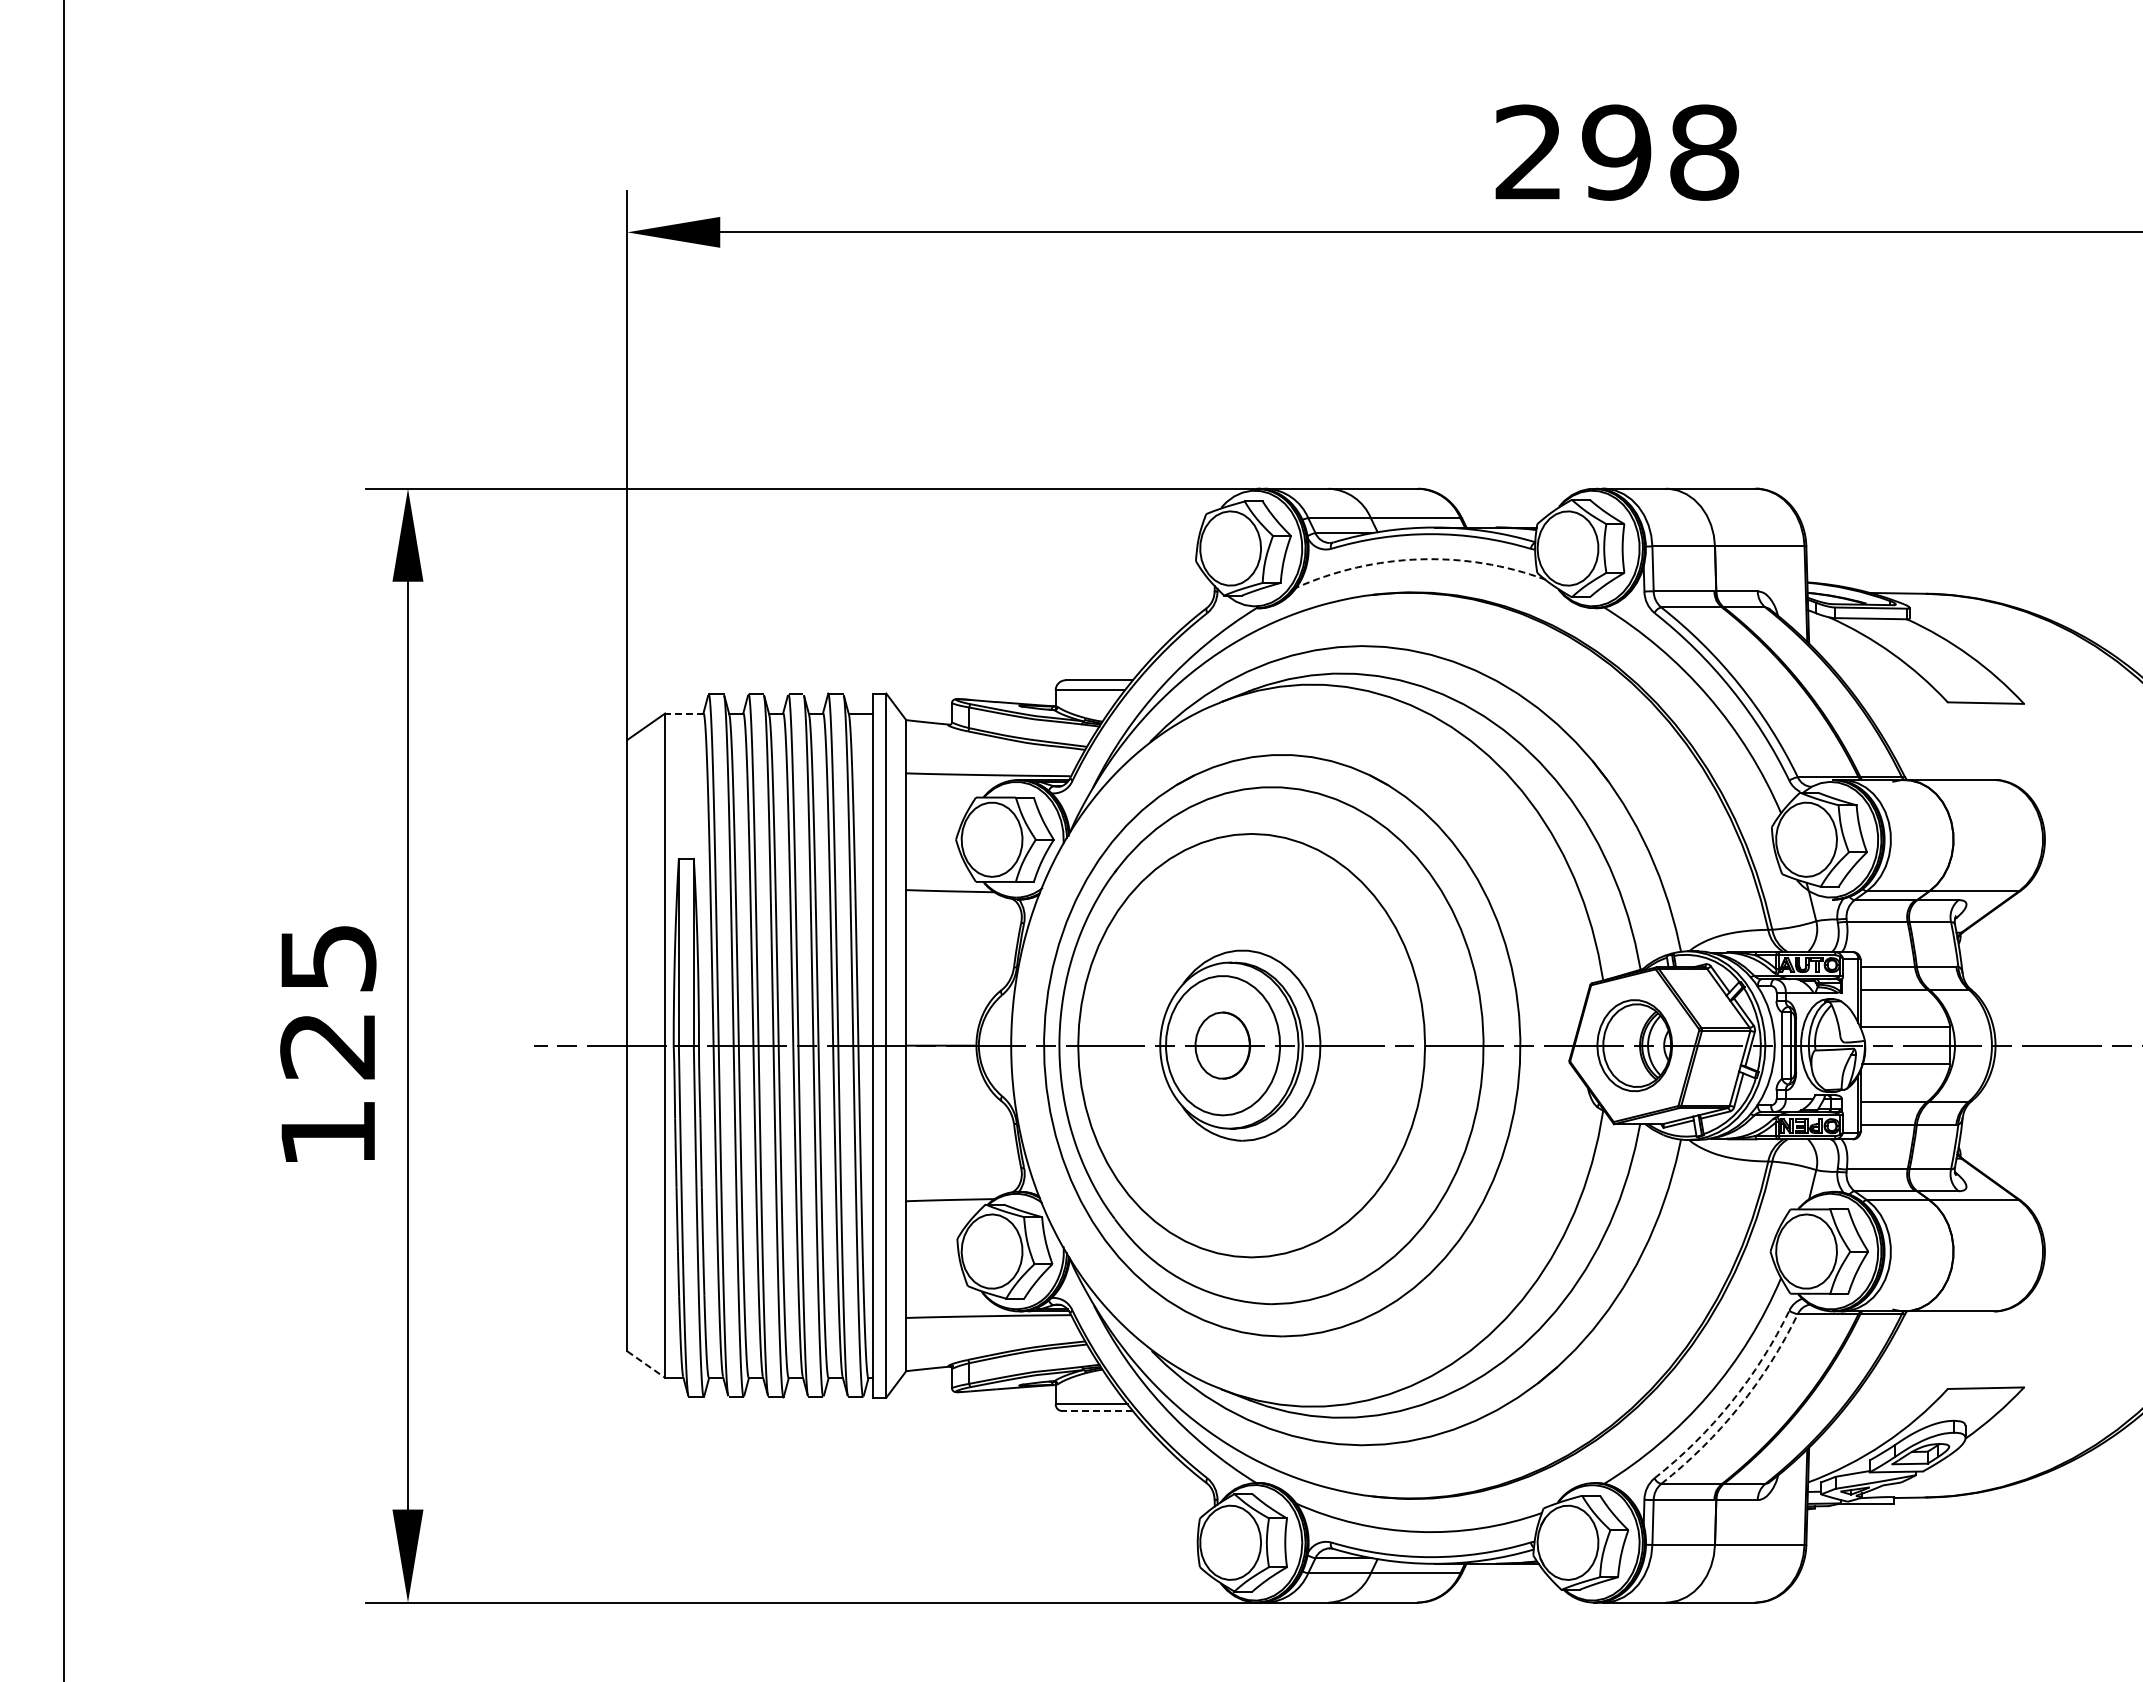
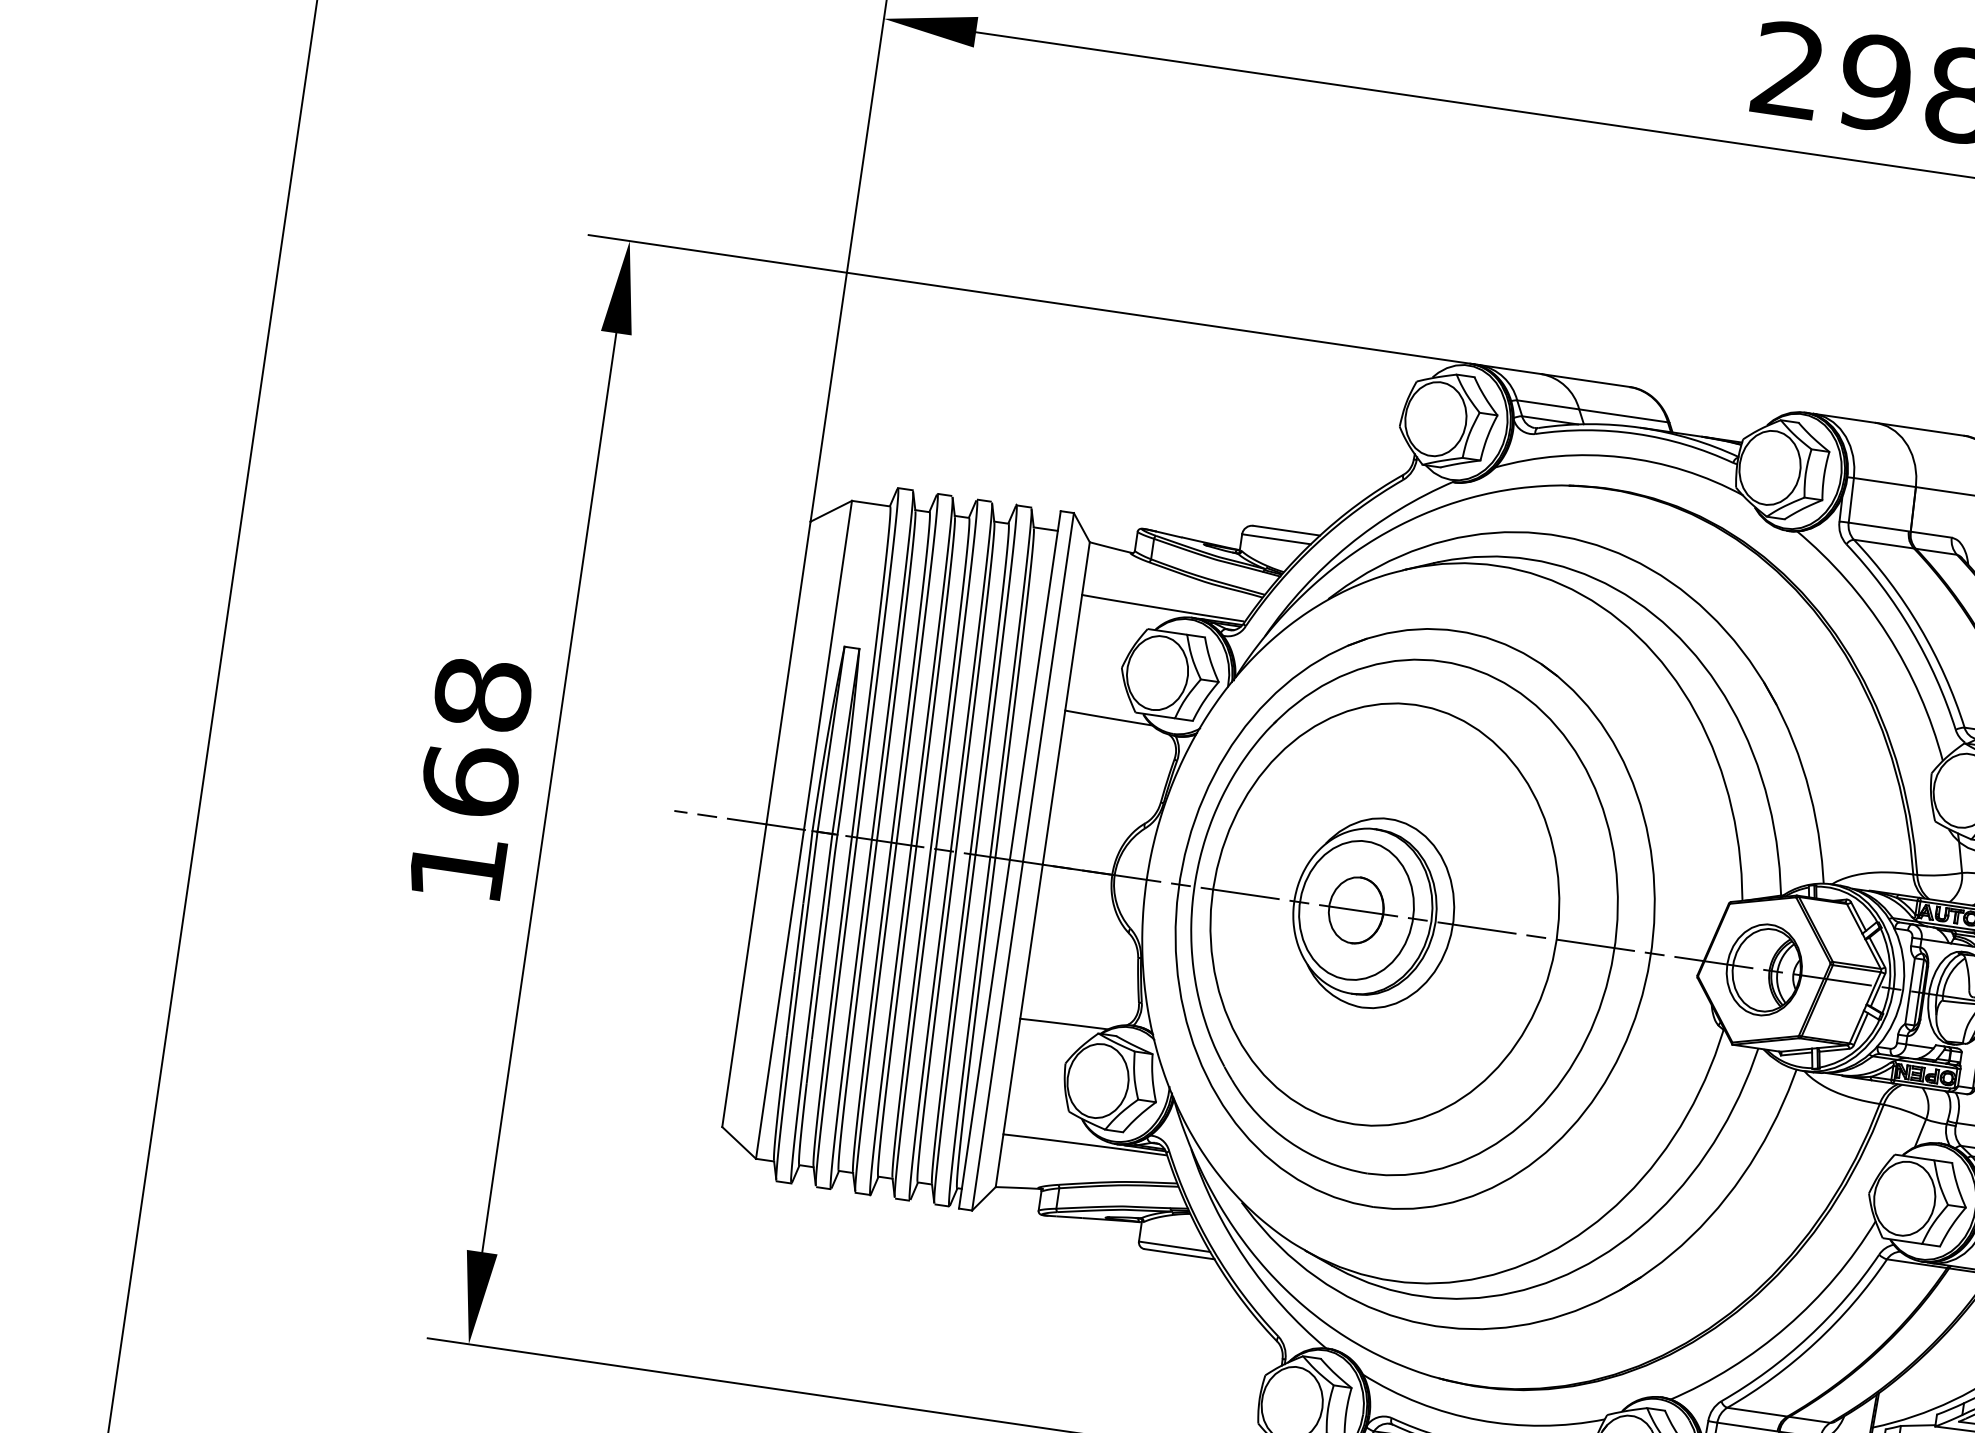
arc: (1420, 559) -> (1622, 457), dashed -> solid
line: (683, 713) -> (870, 503), dashed -> solid
text: (328, 1001) -> (476, 737), 125 -> 168
line: (646, 1364) -> (739, 1142), dashed -> solid
arc: (1731, 1402) -> (1808, 1337), dashed -> solid
arc: (1739, 1406) -> (1815, 1342), dashed -> solid
line: (1097, 1411) -> (1179, 1254), dashed -> solid

